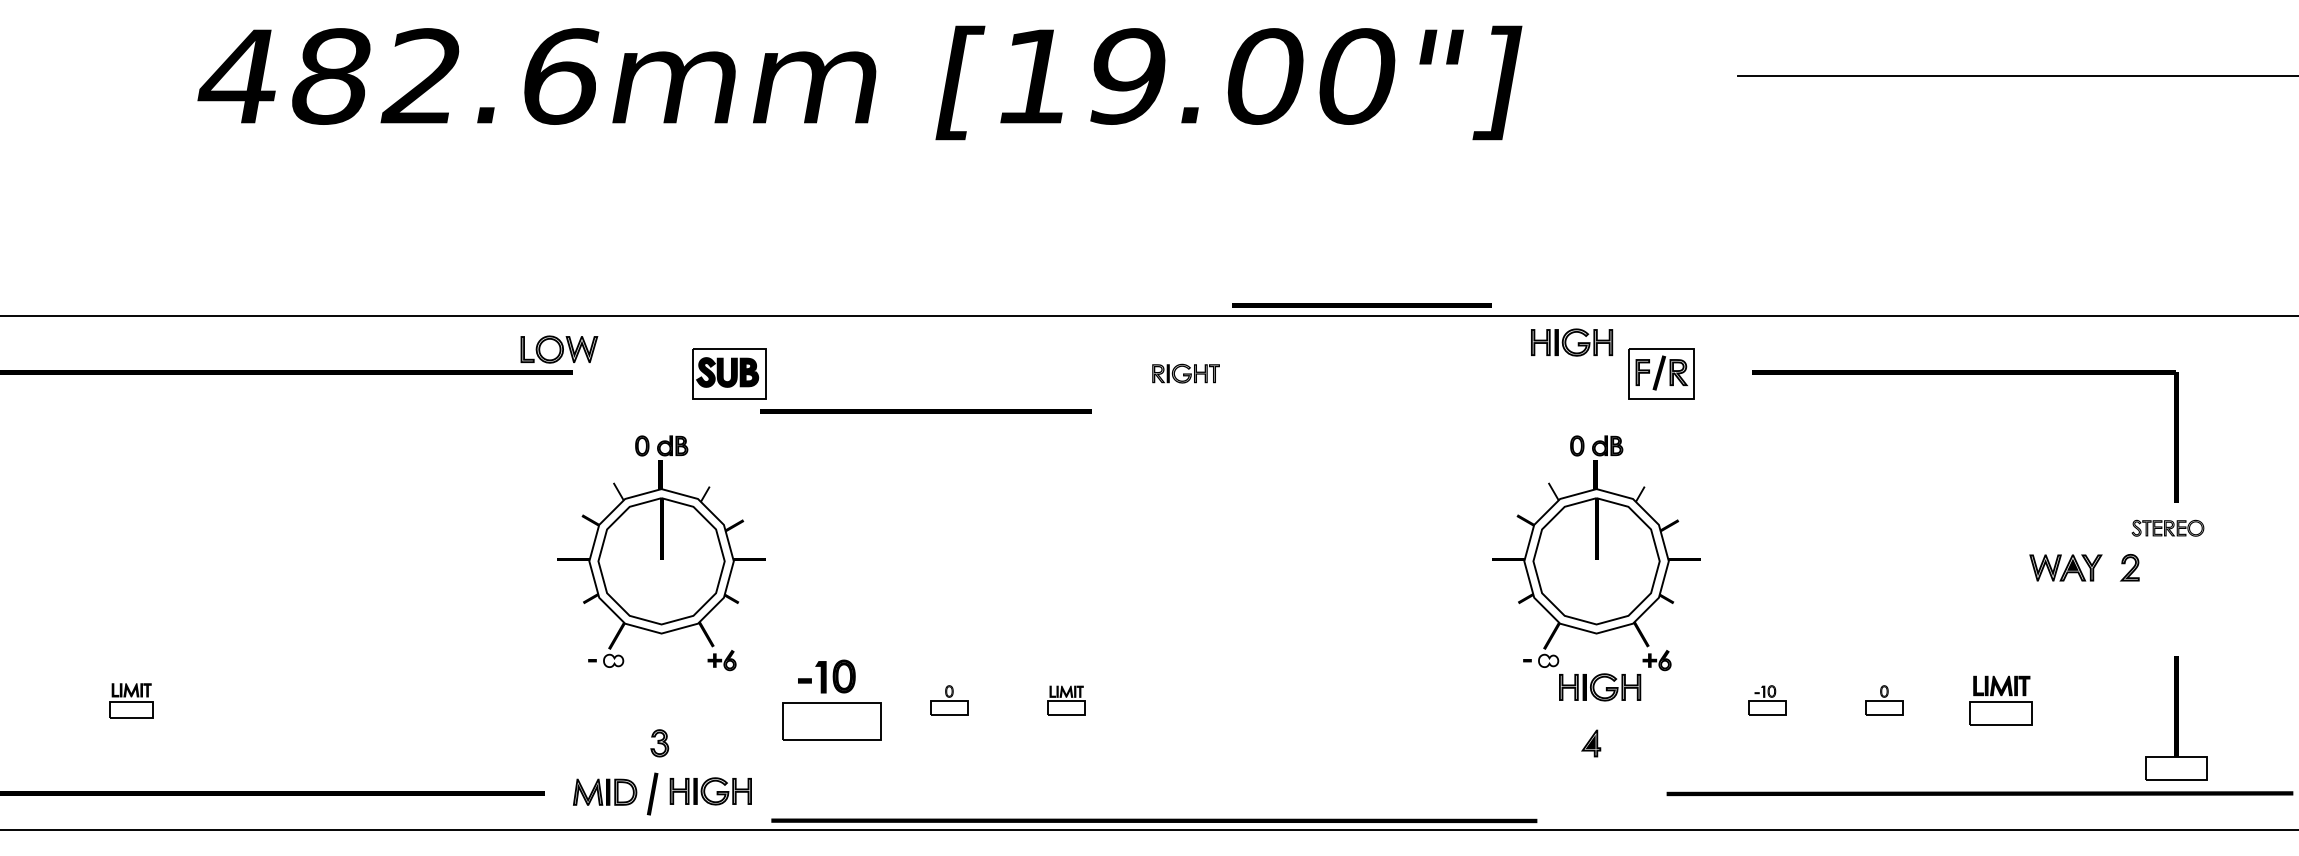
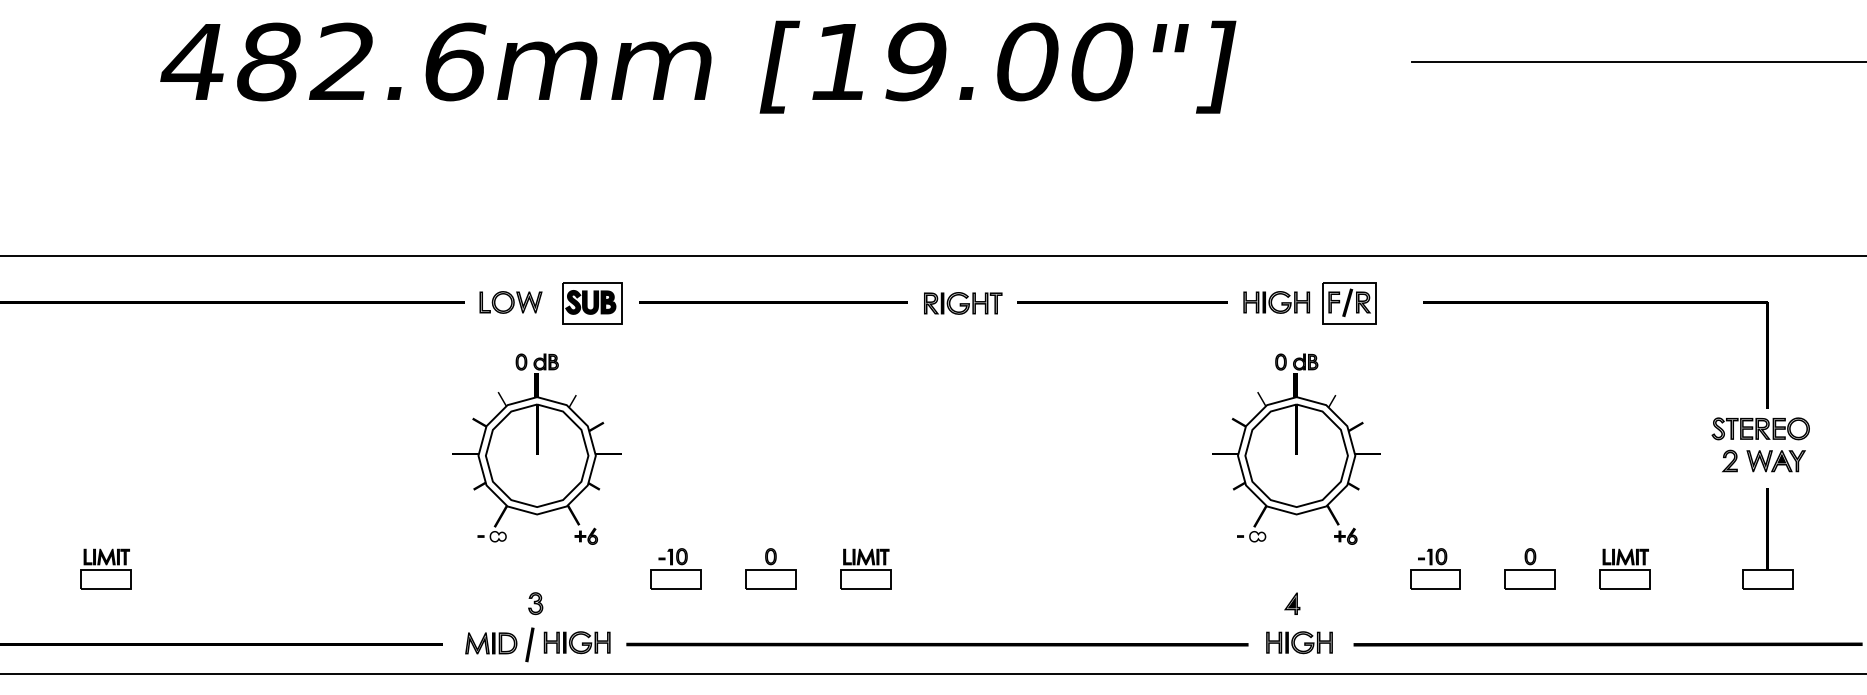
line: (1361, 305) -> (1121, 302), moved
part: (1572, 342) -> (1277, 302), moved
part: (559, 349) -> (511, 302), moved
part: (1185, 373) -> (962, 303), size x1.43
line: (925, 411) -> (773, 302), moved
part: (2167, 528) -> (1760, 429), size x1.67
part: (2065, 567) -> (1775, 460), moved
part: (1600, 687) -> (1299, 642), moved
part: (131, 700) -> (106, 568), size x1.43
part: (832, 700) -> (676, 568), size x0.62
part: (949, 700) -> (771, 568), size x1.67
part: (1066, 700) -> (866, 568), size x1.67
part: (1767, 700) -> (1435, 568), size x1.67
part: (1884, 700) -> (1530, 568), size x1.67
part: (2176, 718) -> (1767, 538), moved
line: (1154, 820) -> (937, 644), moved

